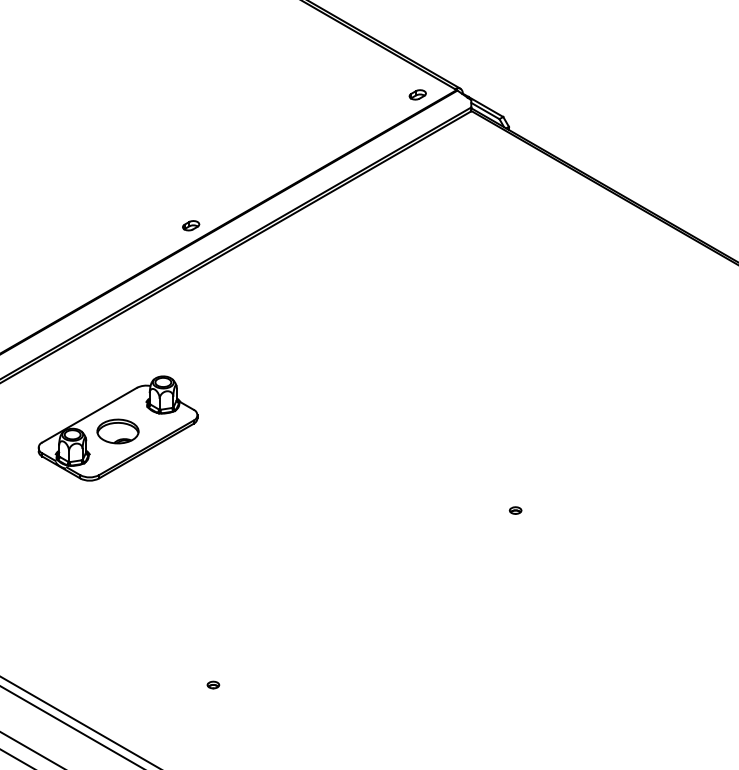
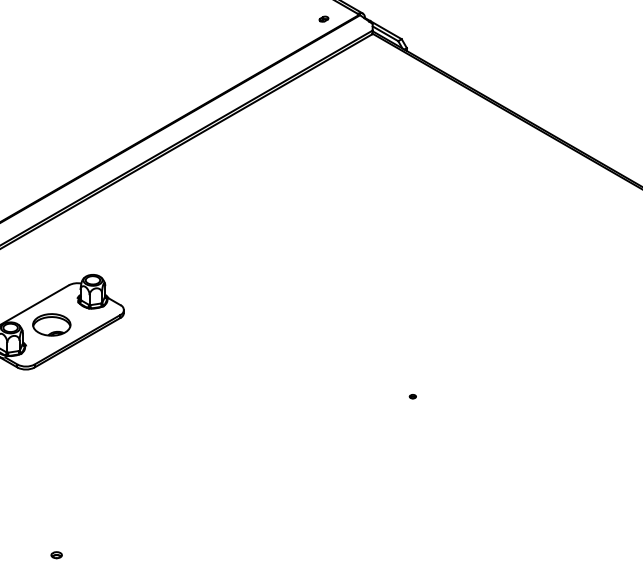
part: (417, 94) -> (323, 18), size x0.6
part: (191, 225) -> (118, 137), removed
part: (515, 510) -> (412, 396), size x0.6
part: (213, 684) -> (56, 554), moved

